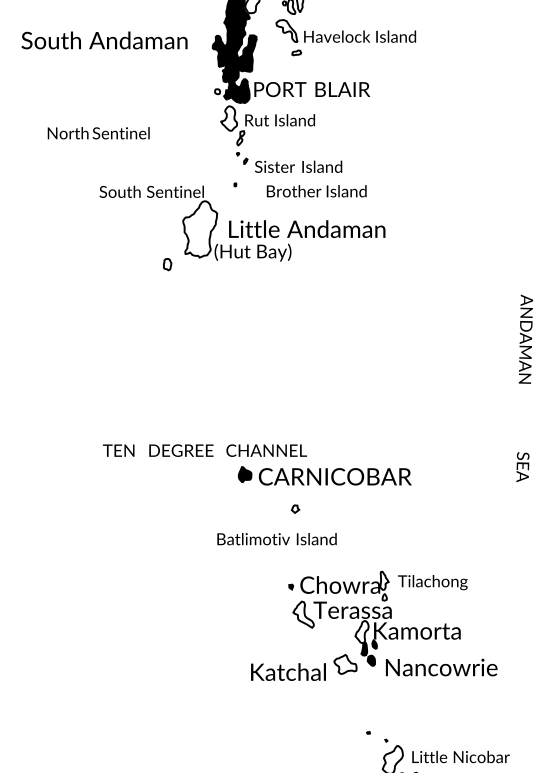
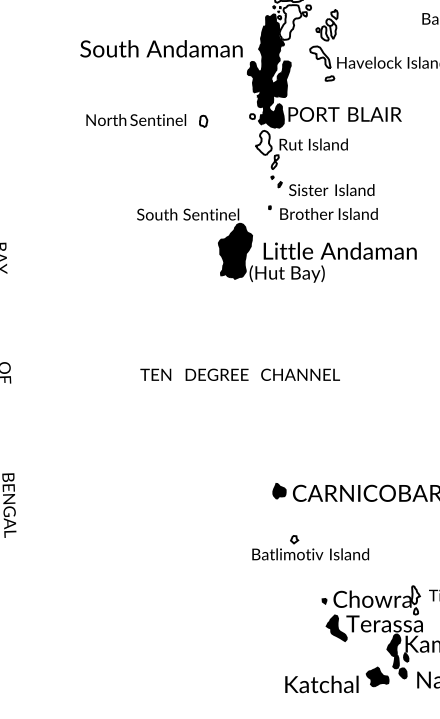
text: (104, 40) -> (161, 48), moved
text: (98, 133) -> (136, 120), moved
text: (316, 191) -> (328, 214), moved
fill: (200, 229) -> (235, 251), added
part: (167, 264) -> (203, 121), moved
text: (204, 450) -> (239, 374), moved
part: (295, 508) -> (294, 539), moved
fill: (303, 614) -> (336, 628), added
fill: (361, 632) -> (393, 645), added
fill: (345, 664) -> (377, 677), added

